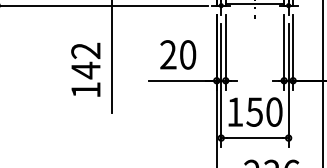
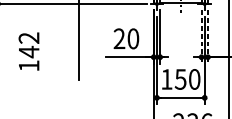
line: (284, 52) -> (201, 37), solid -> dashed
line: (293, 52) -> (208, 37), solid -> dashed
text: (85, 69) -> (28, 51), moved

